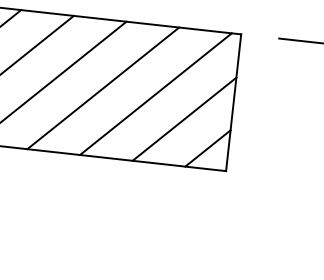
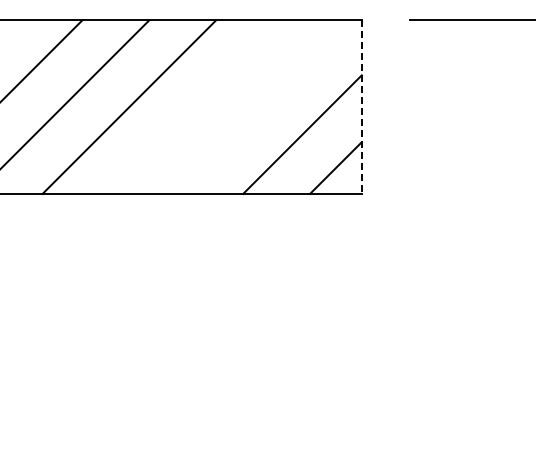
line: (103, 87) -> (196, 106), removed
line: (155, 93) -> (262, 106), removed
line: (233, 102) -> (361, 107), solid -> dashed

